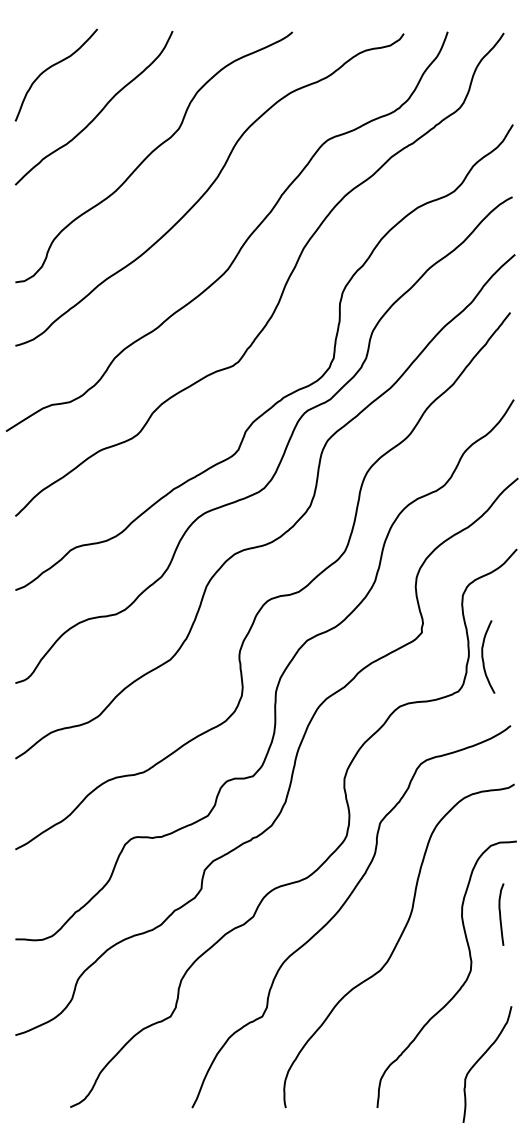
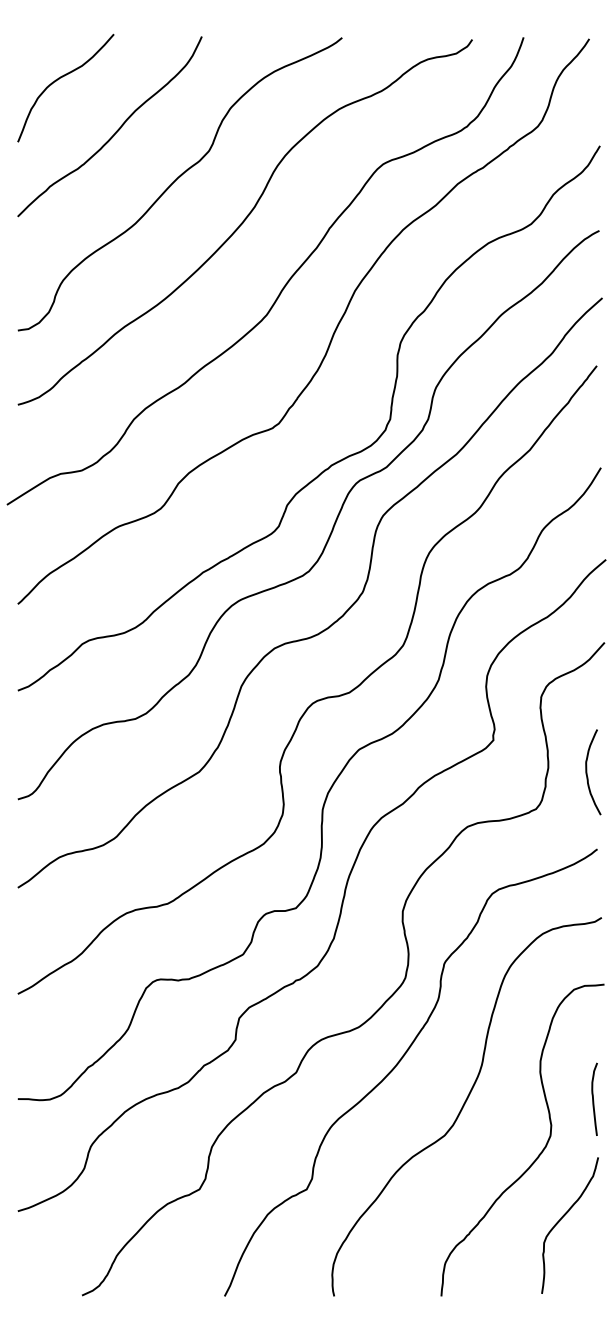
curve: (483, 656) -> (587, 771), moved
curve: (500, 914) -> (593, 1099), moved
curve: (481, 1058) -> (563, 1218), moved

